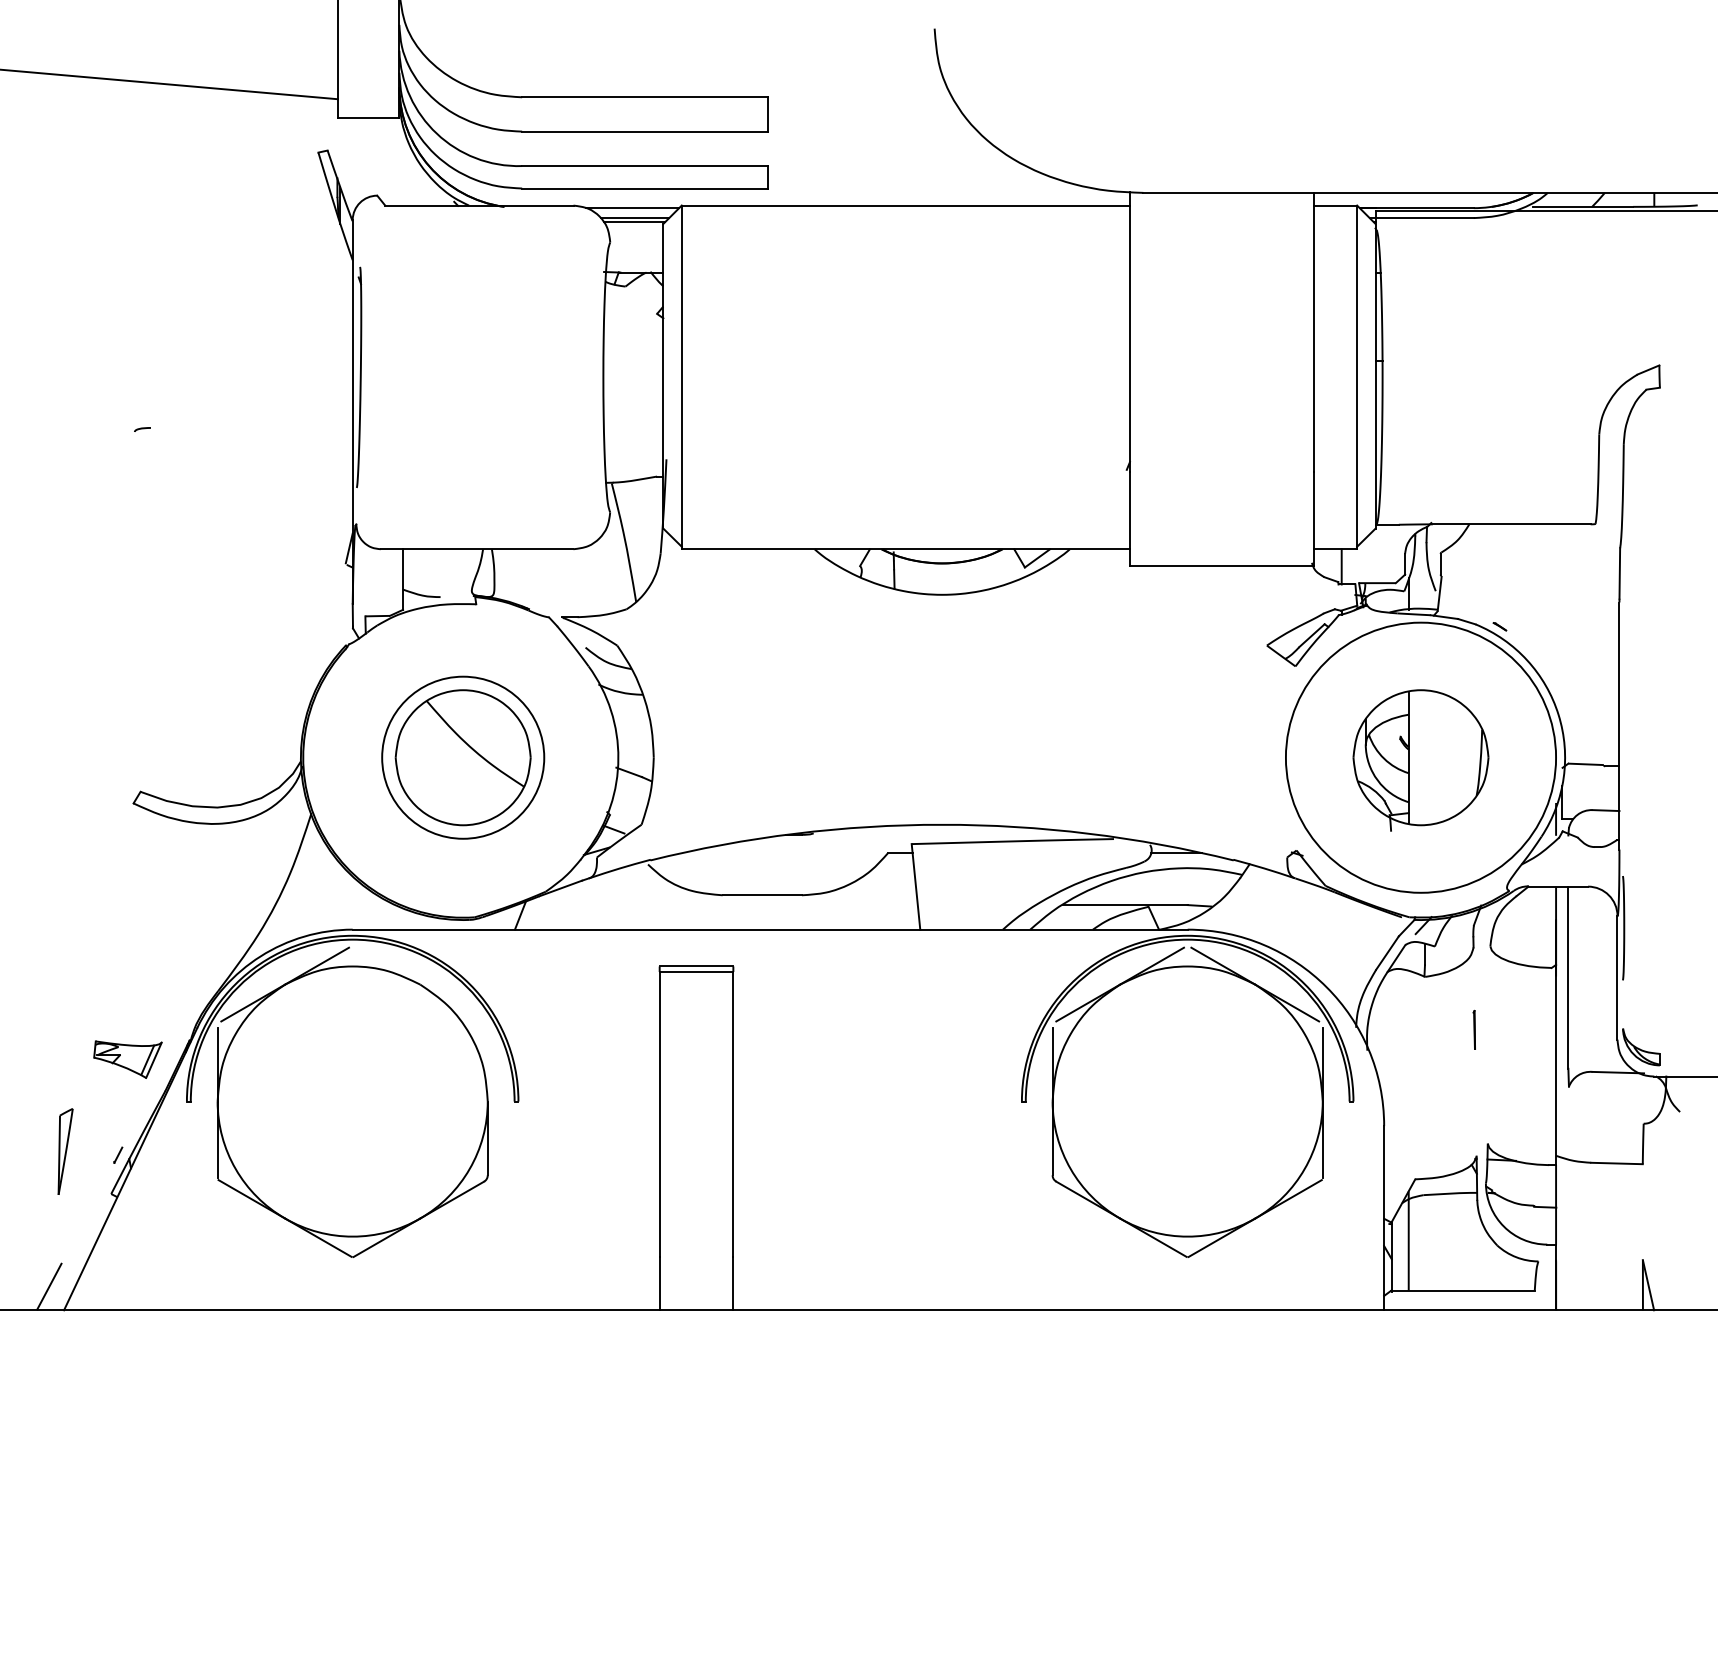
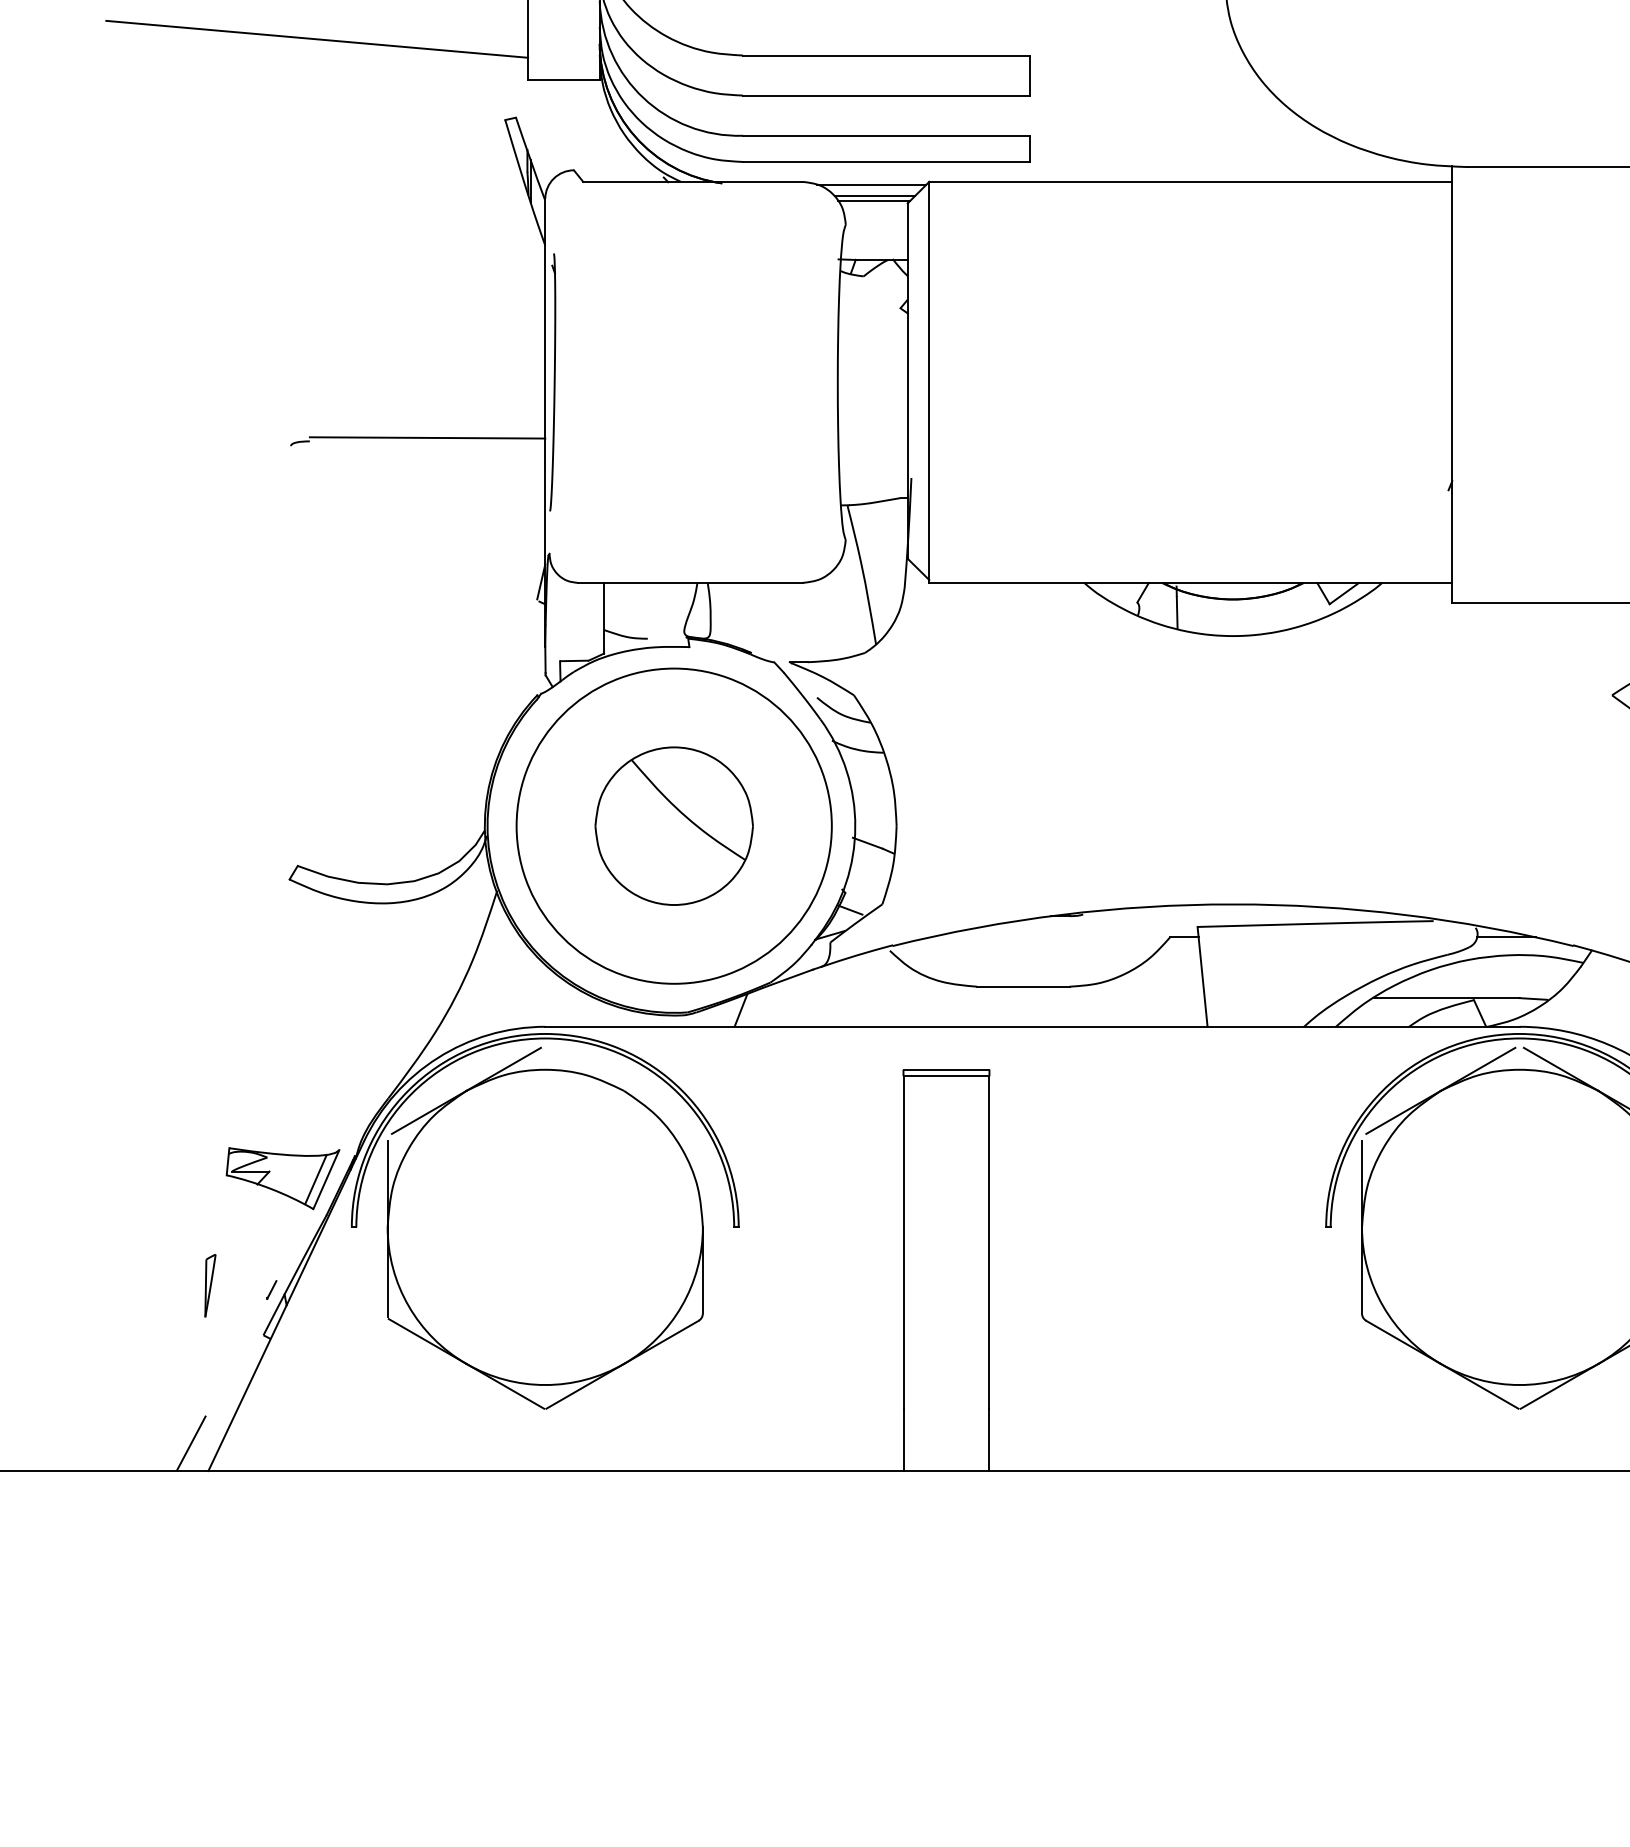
line: (251, 424) -> (427, 437), added
circle: (463, 757) -> (674, 825), size x1.67
part: (127, 1059) -> (282, 1178), size x1.43
part: (65, 1151) -> (210, 1285), size x0.62

